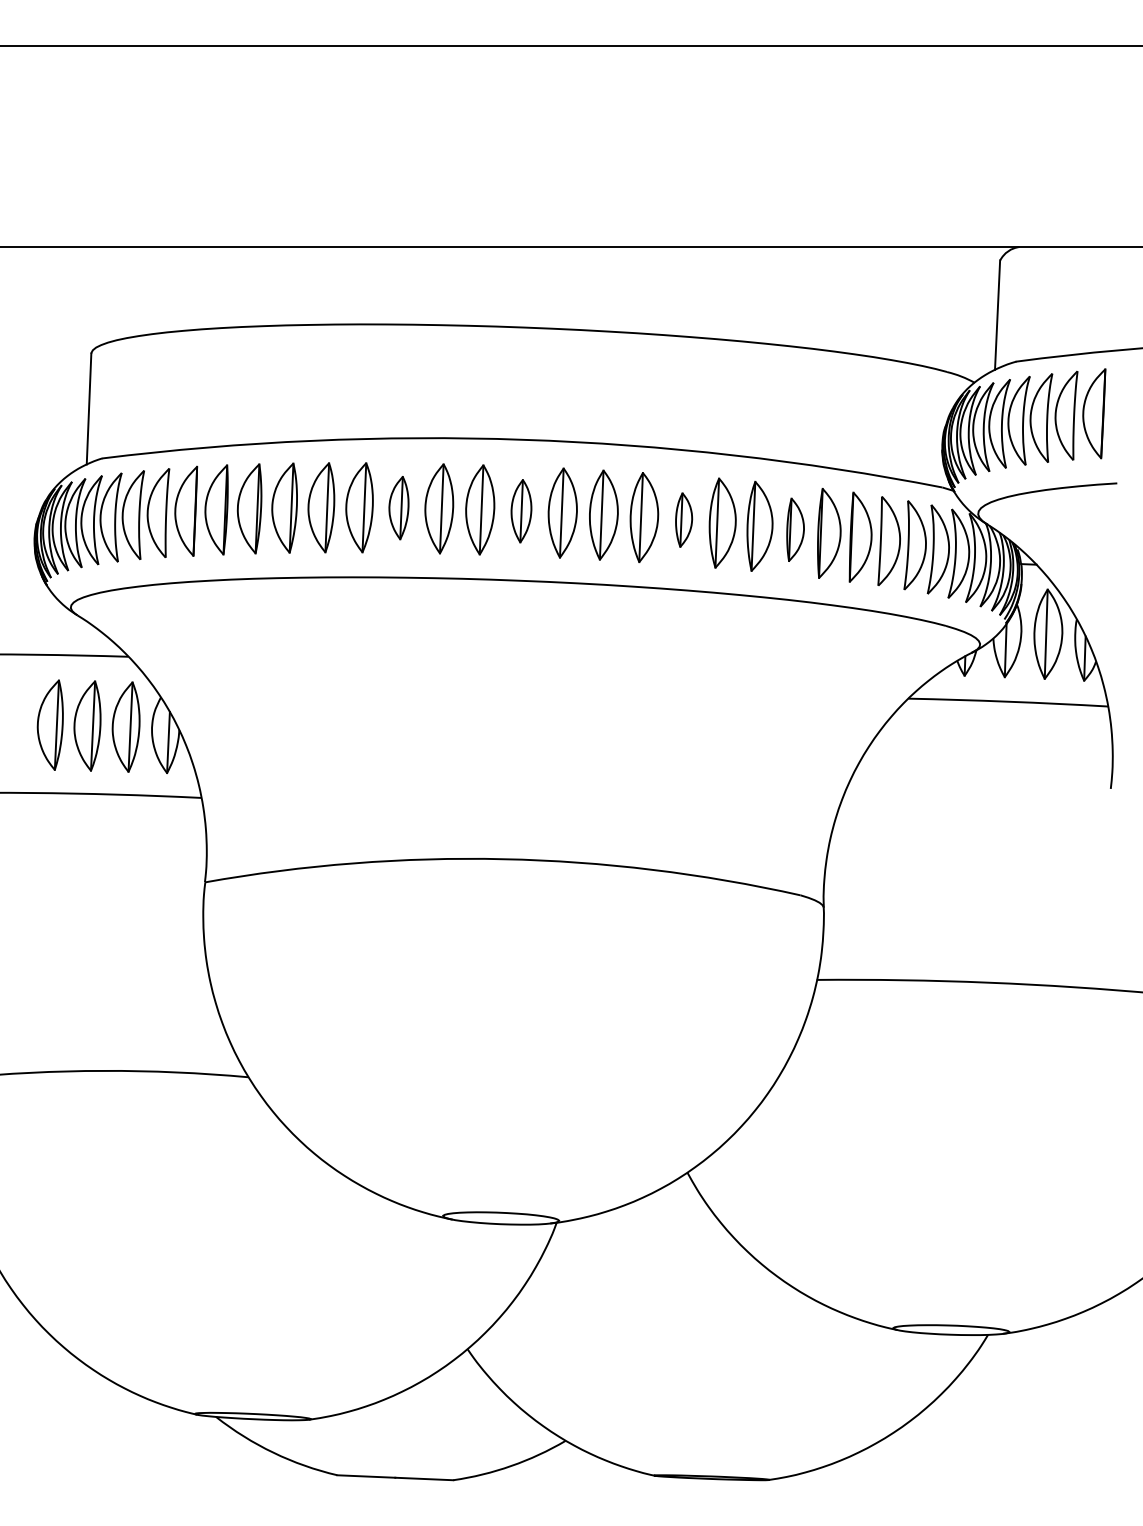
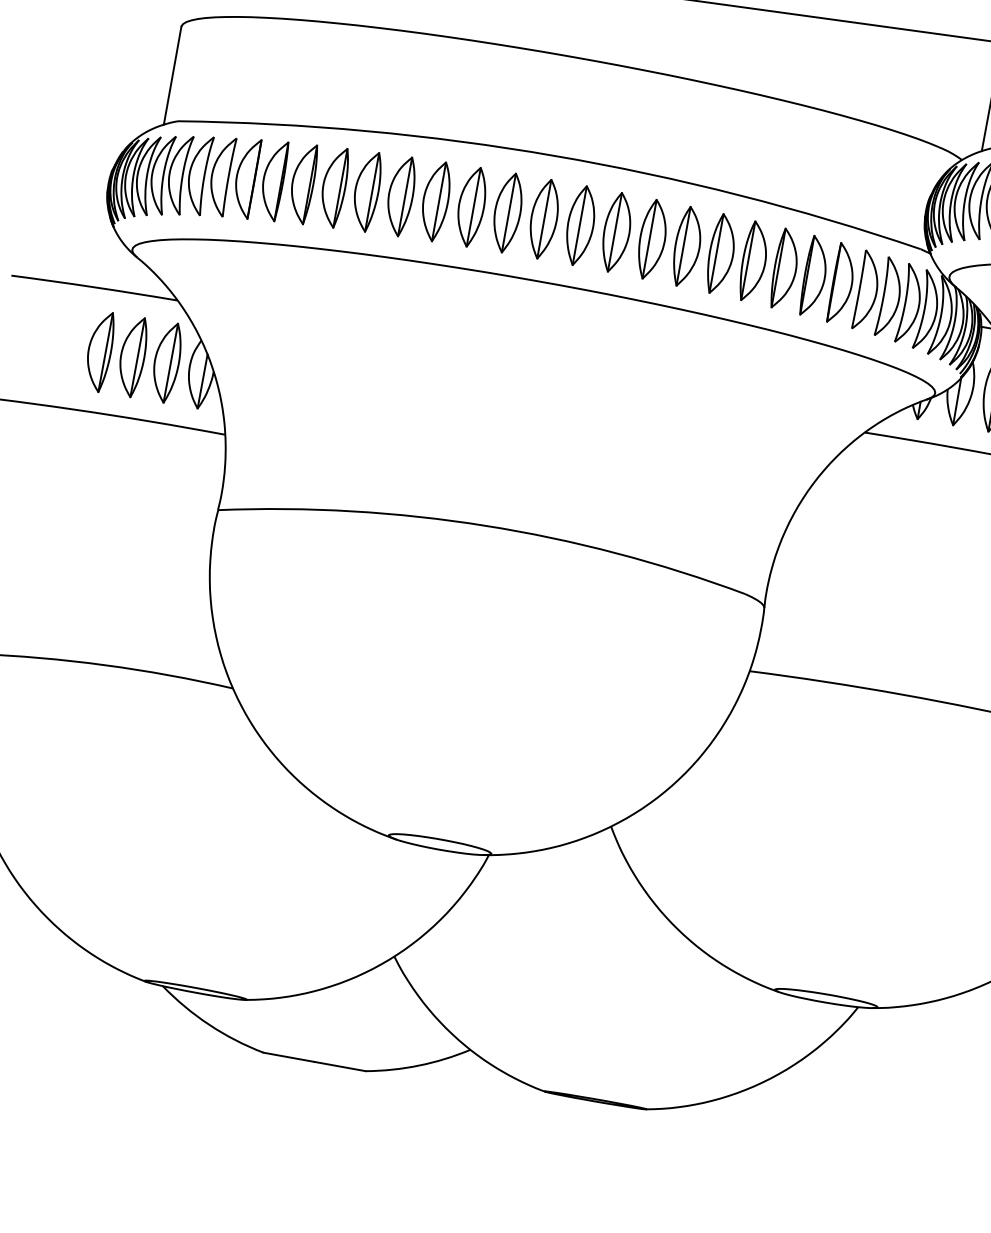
part: (398, 507) -> (435, 200), size x1.43
part: (521, 510) -> (544, 218), size x1.43
part: (683, 519) -> (687, 246), size x1.67
part: (795, 529) -> (785, 268), size x1.43

